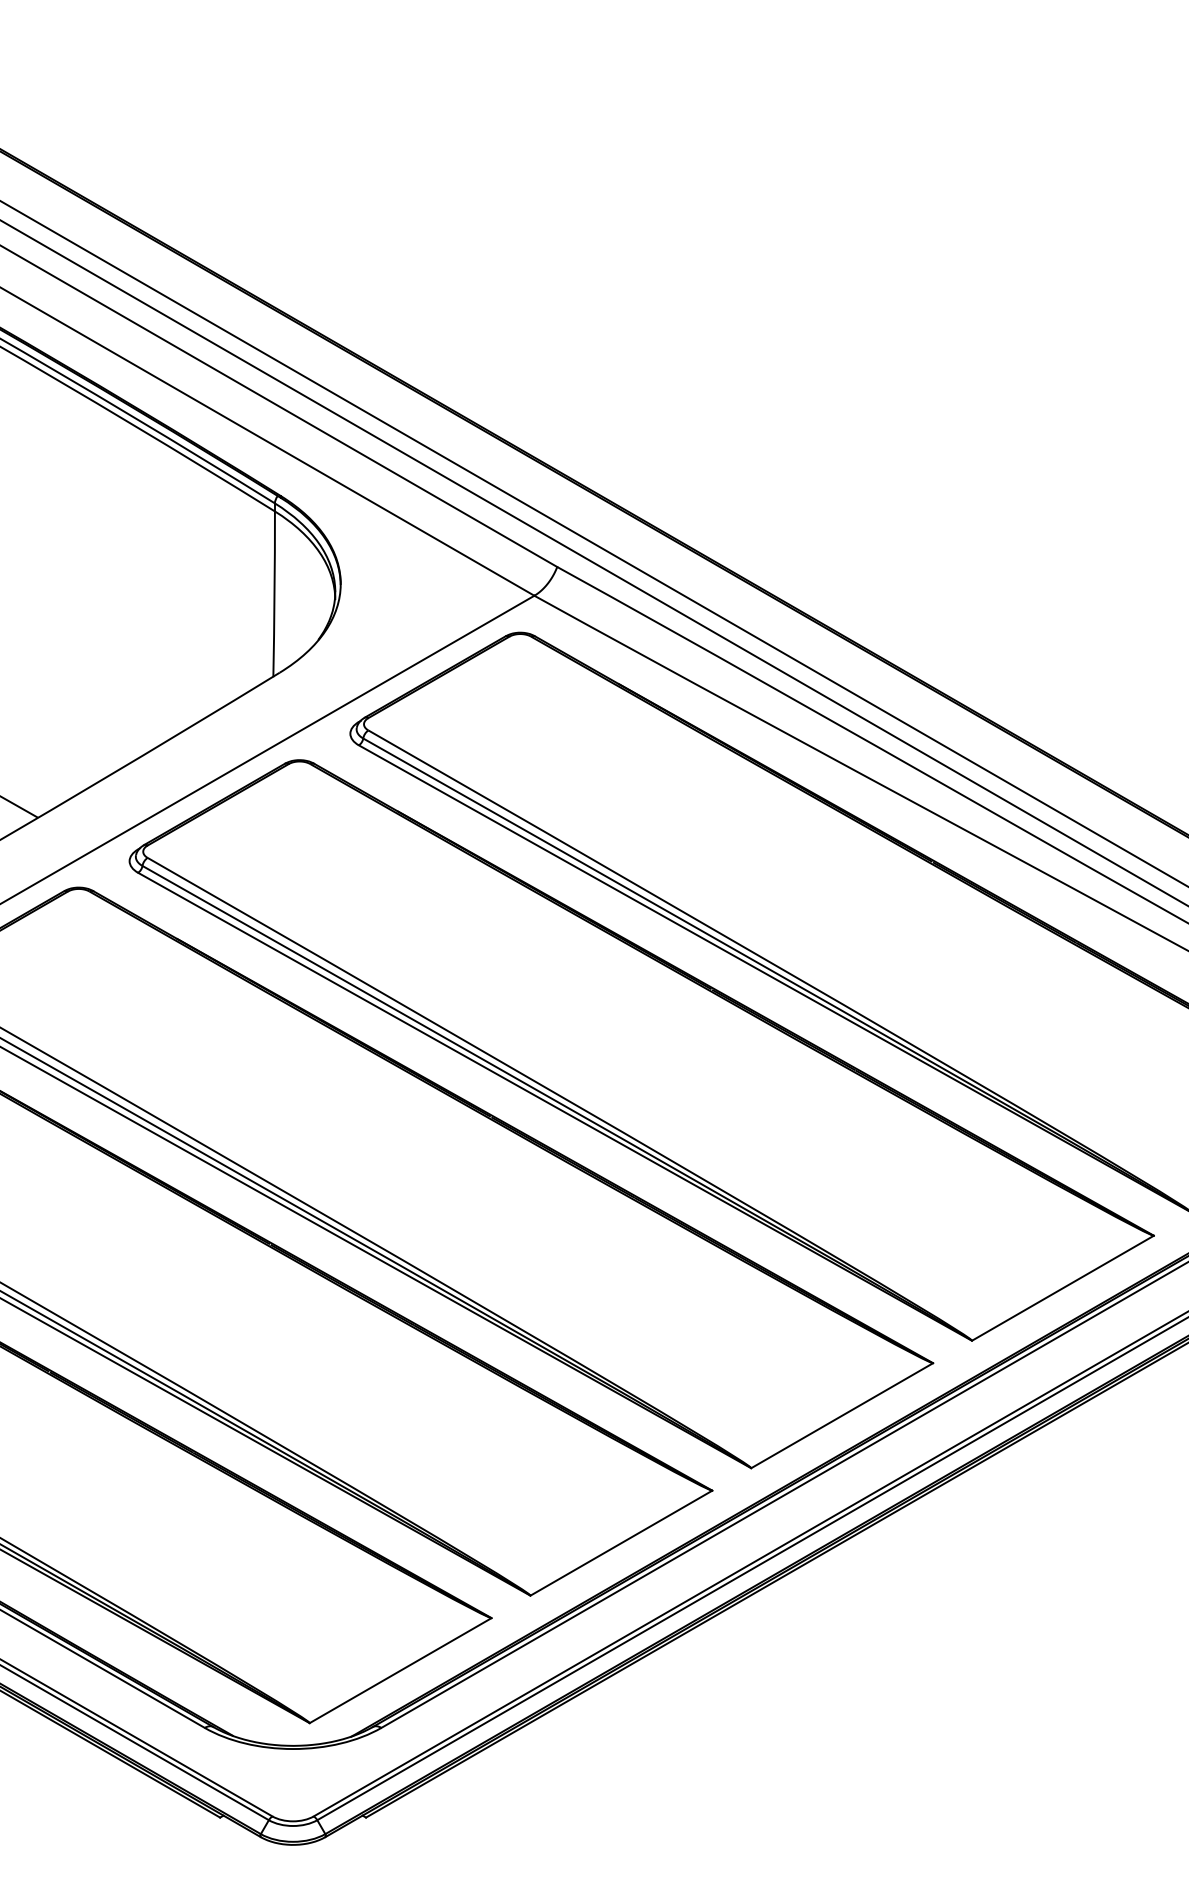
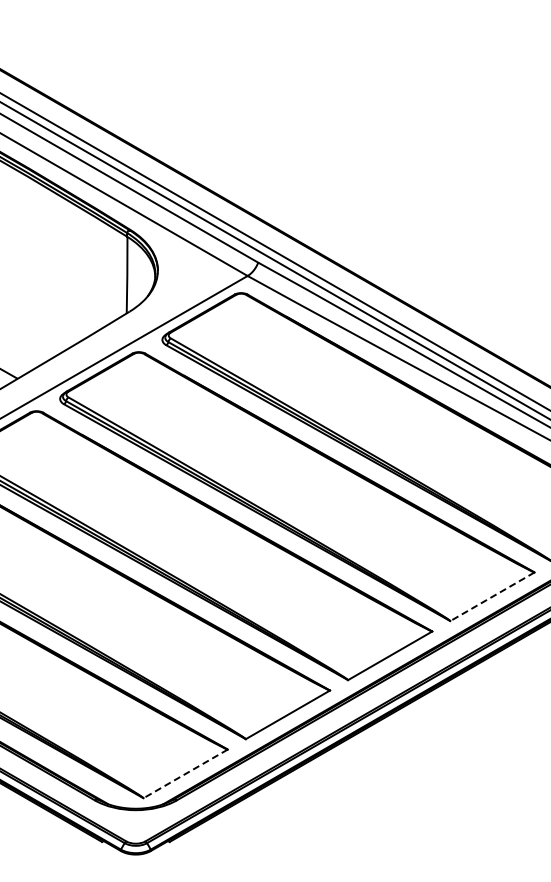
line: (1062, 1287) -> (492, 596), solid -> dashed
line: (400, 1669) -> (185, 773), solid -> dashed

